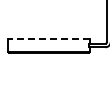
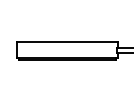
line: (48, 38) -> (66, 41), dashed -> solid

